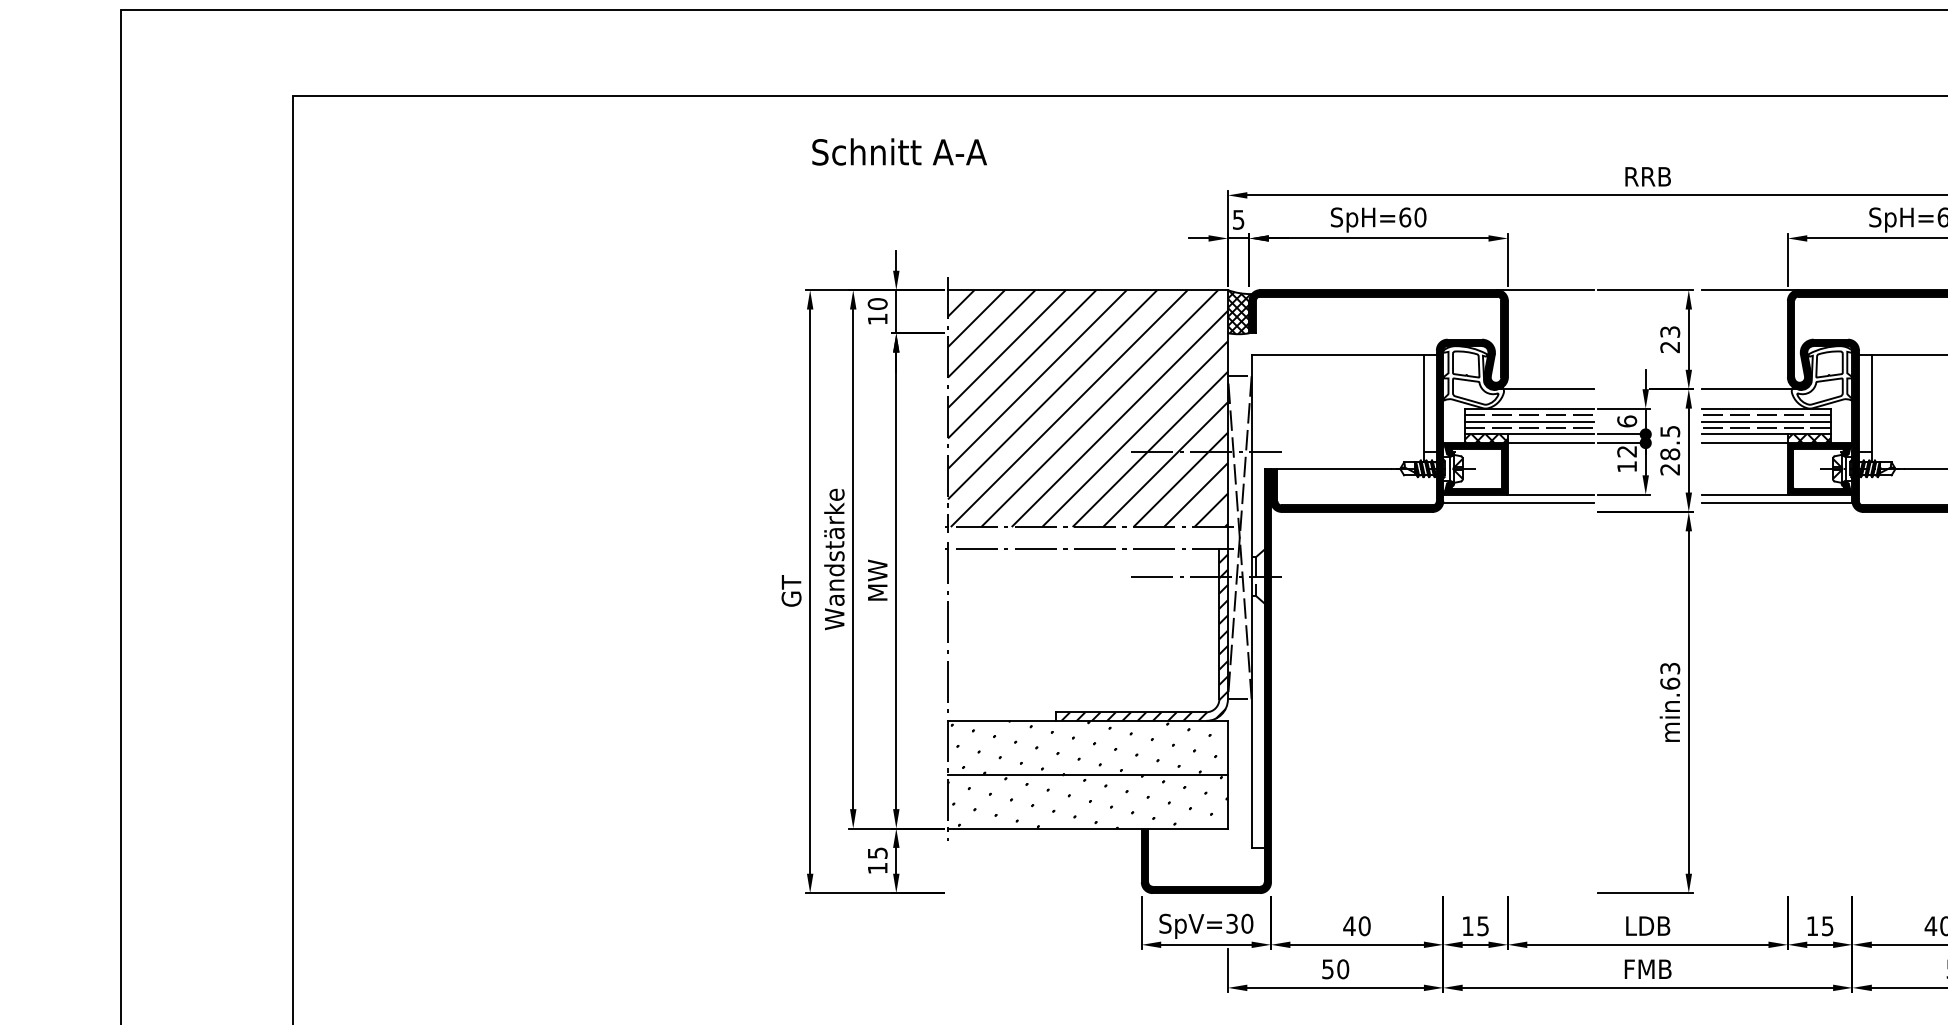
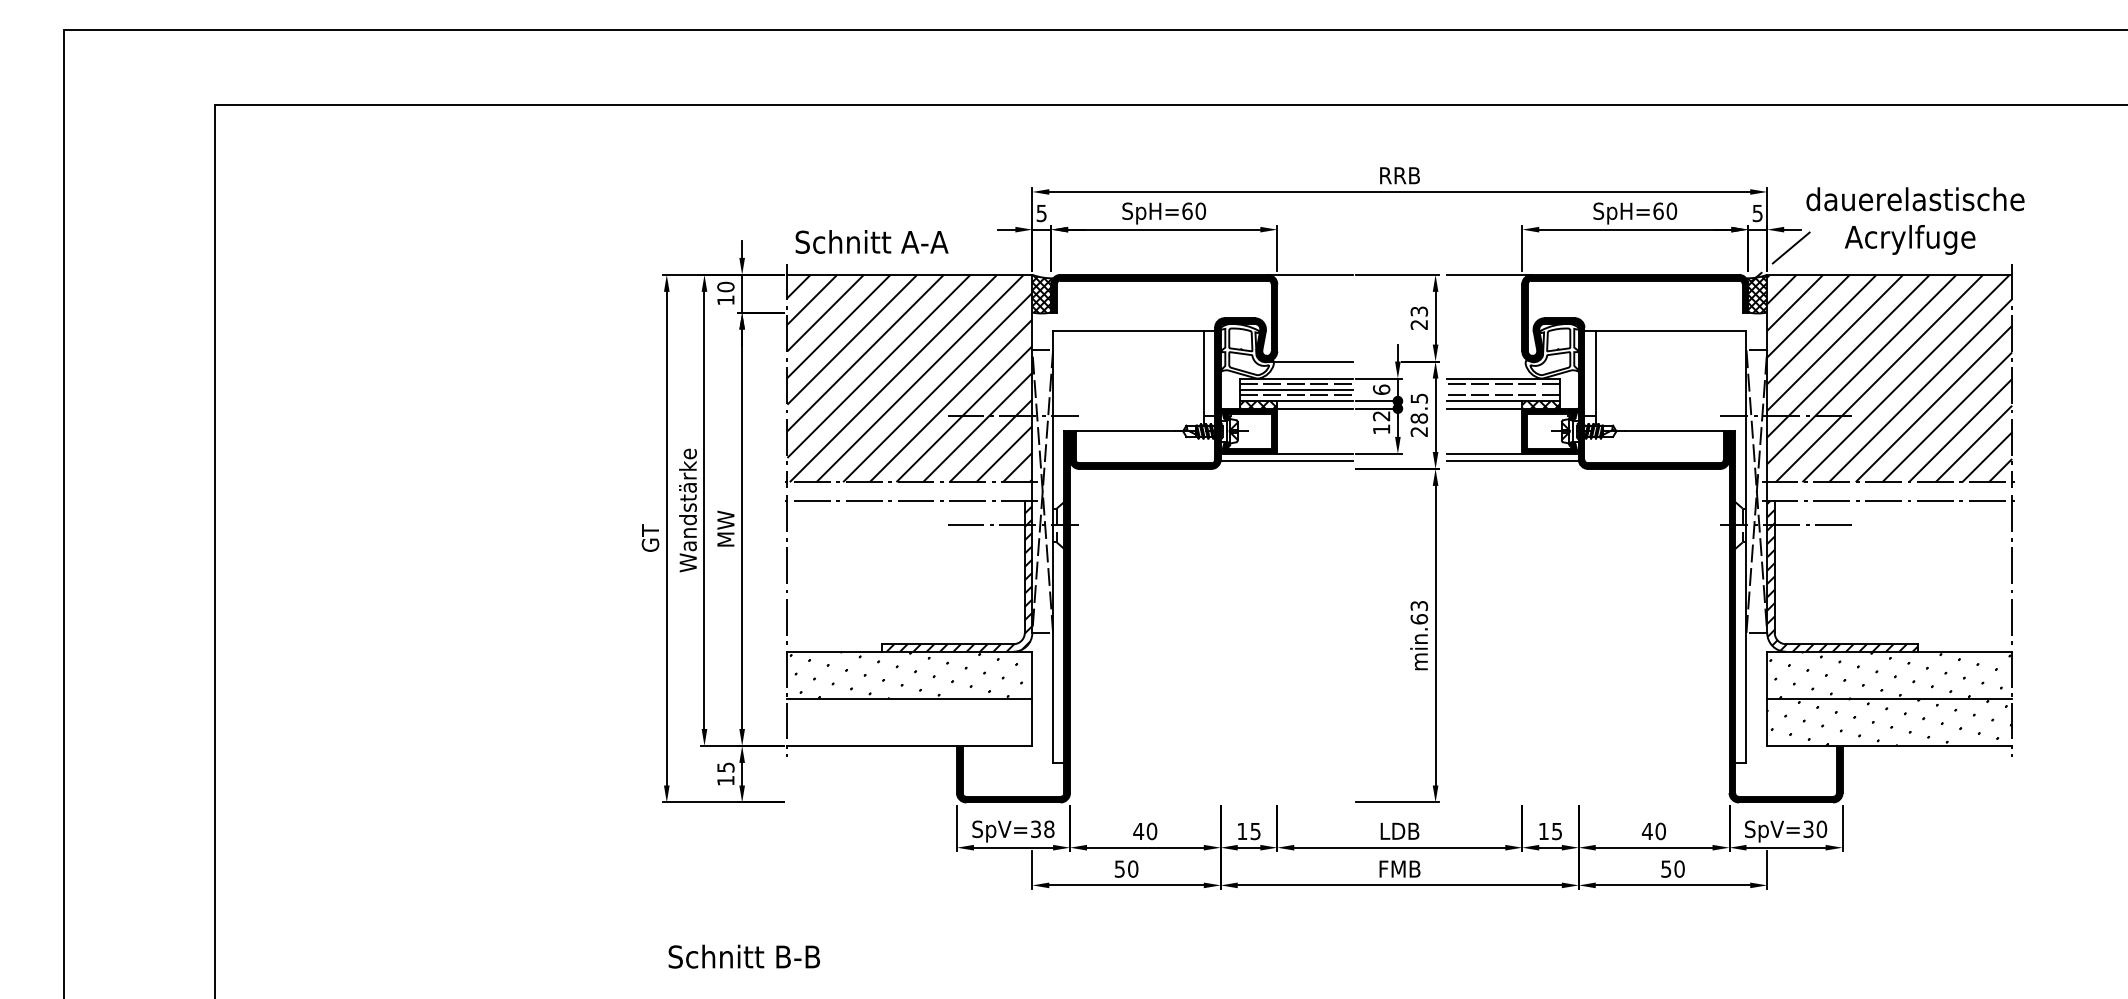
text: (898, 151) -> (871, 241), moved
line: (1750, 389) -> (1489, 361), removed
line: (1765, 421) -> (1502, 389), removed
hatch: (1087, 800) -> (909, 721), removed
text: (1247, 924) -> (1049, 829), SpV=30 -> SpV=38

